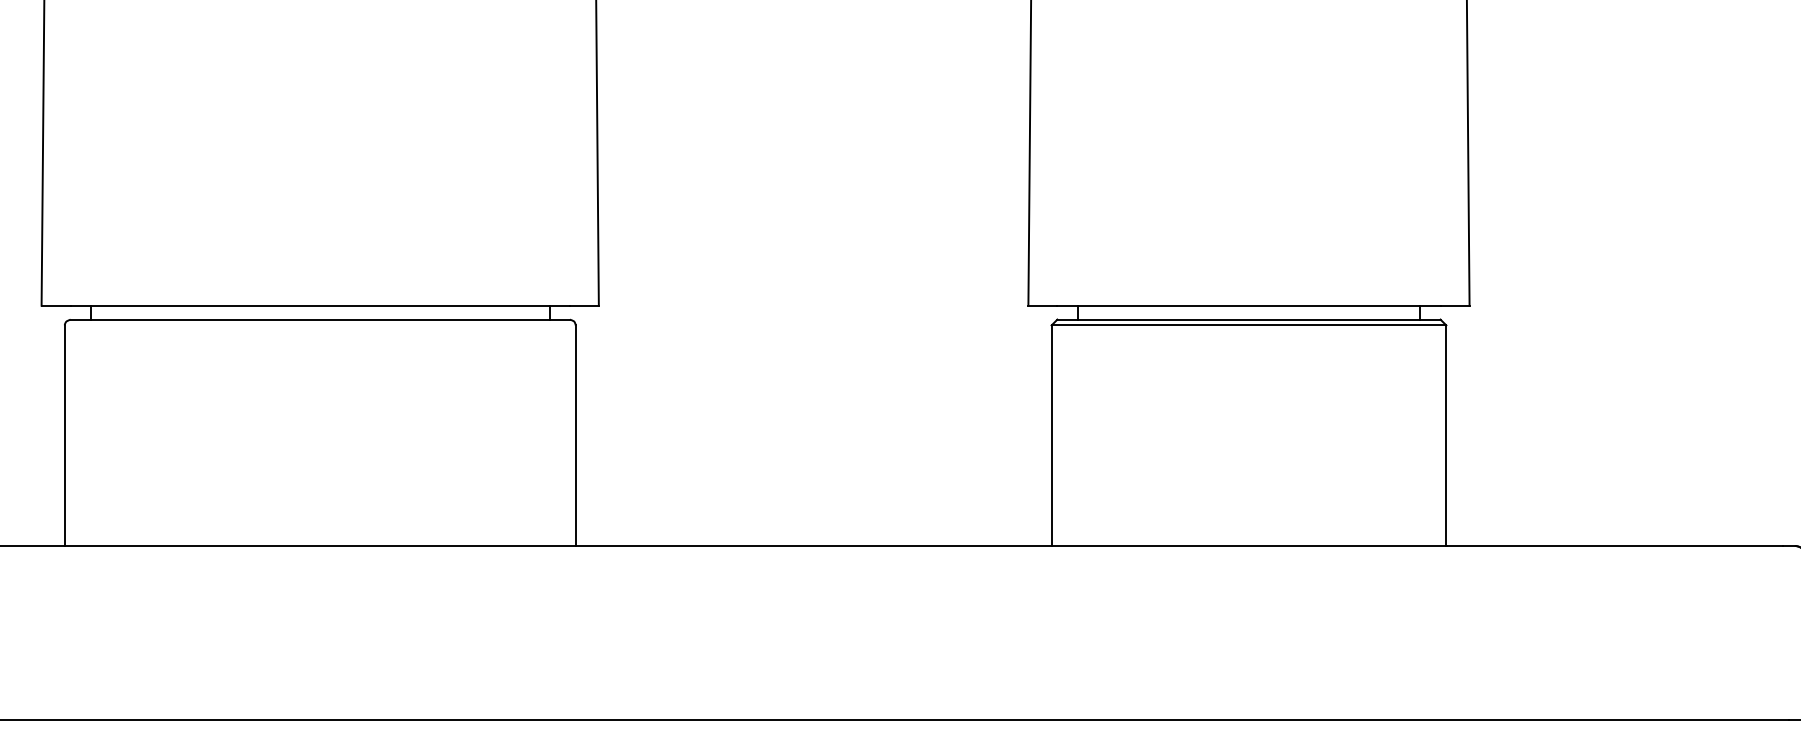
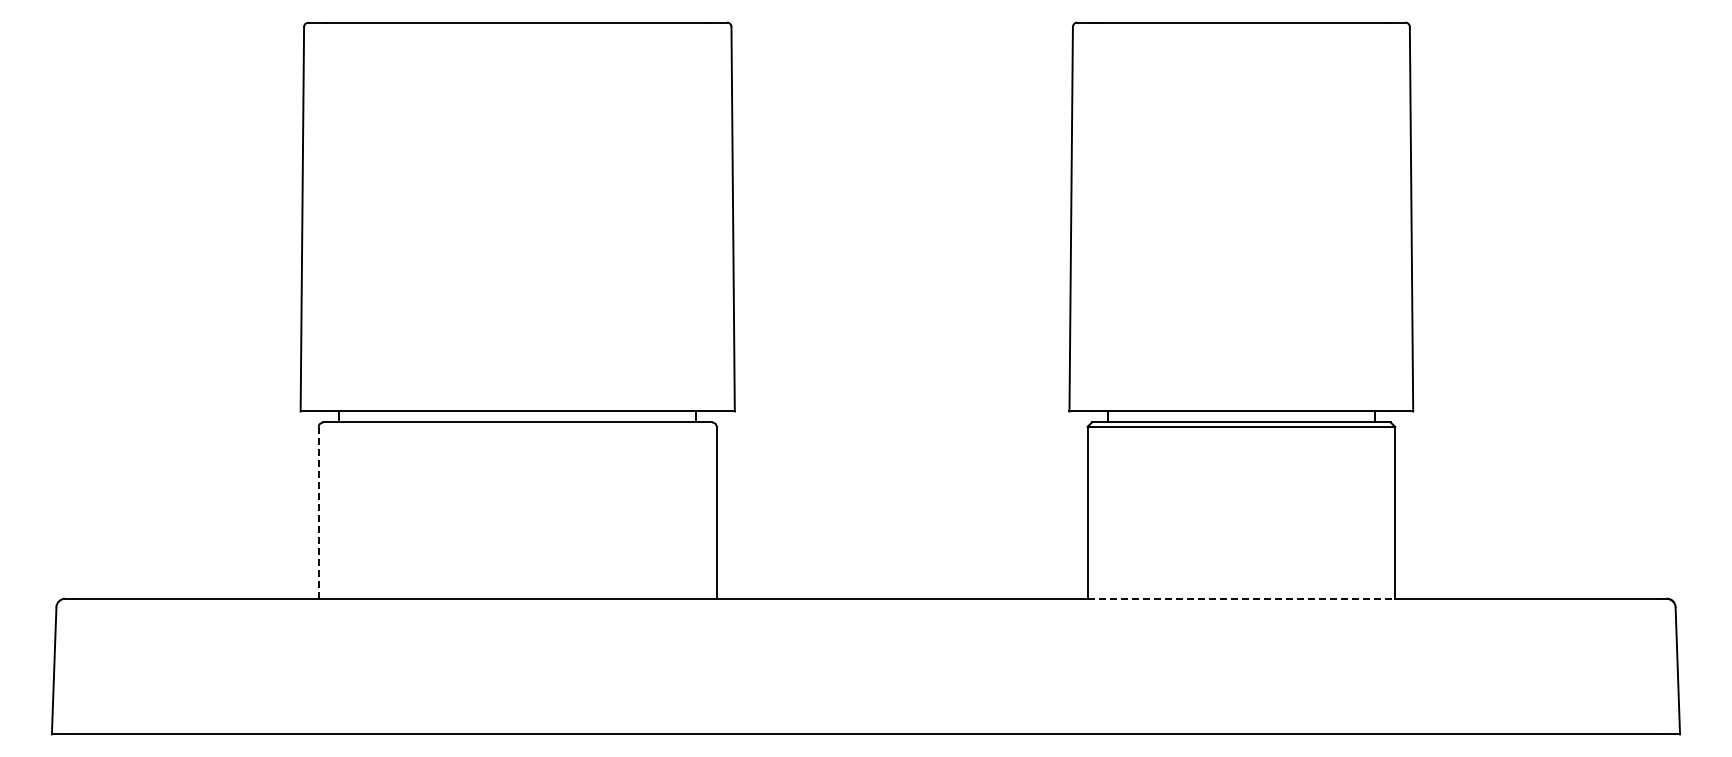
line: (64, 435) -> (318, 512), solid -> dashed
line: (1249, 545) -> (1241, 598), solid -> dashed

